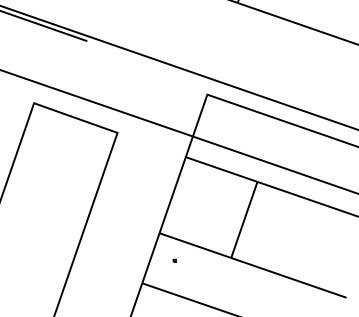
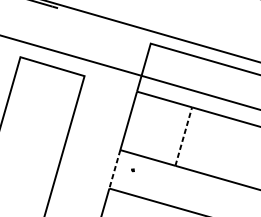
line: (244, 219) -> (183, 136), solid -> dashed
line: (150, 258) -> (114, 169), solid -> dashed

